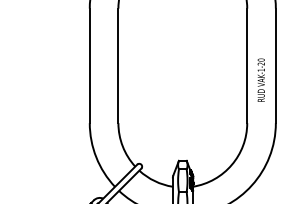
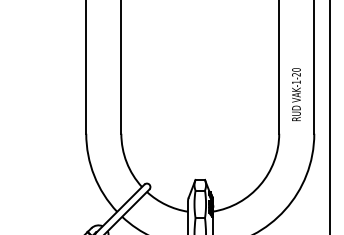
text: (260, 79) -> (295, 93), moved

